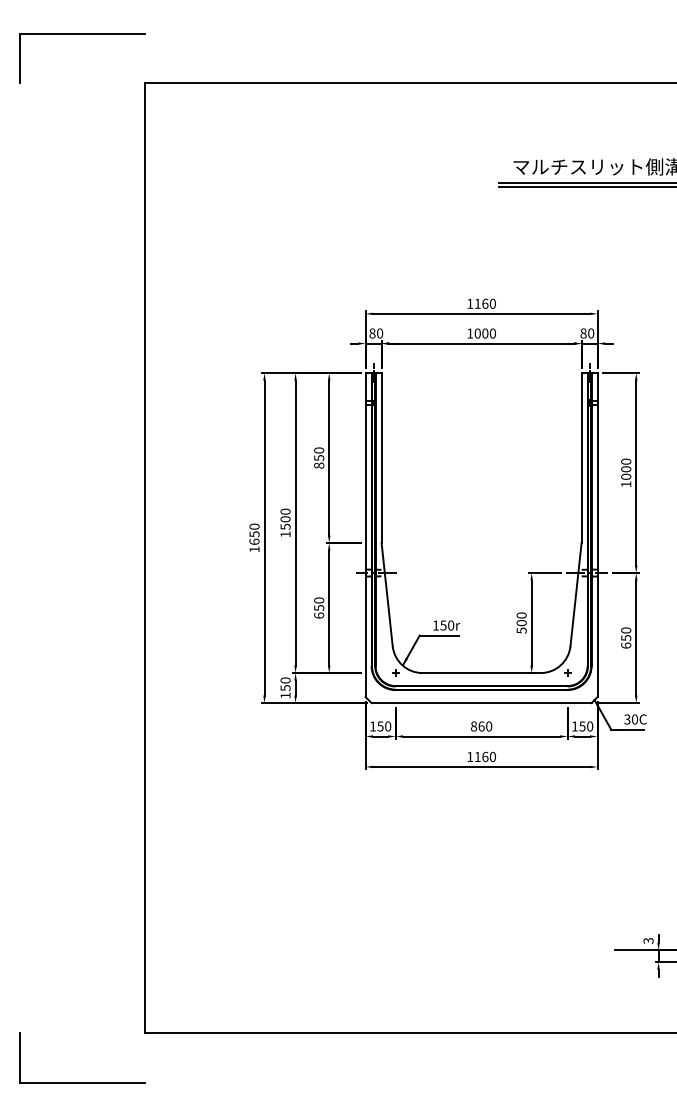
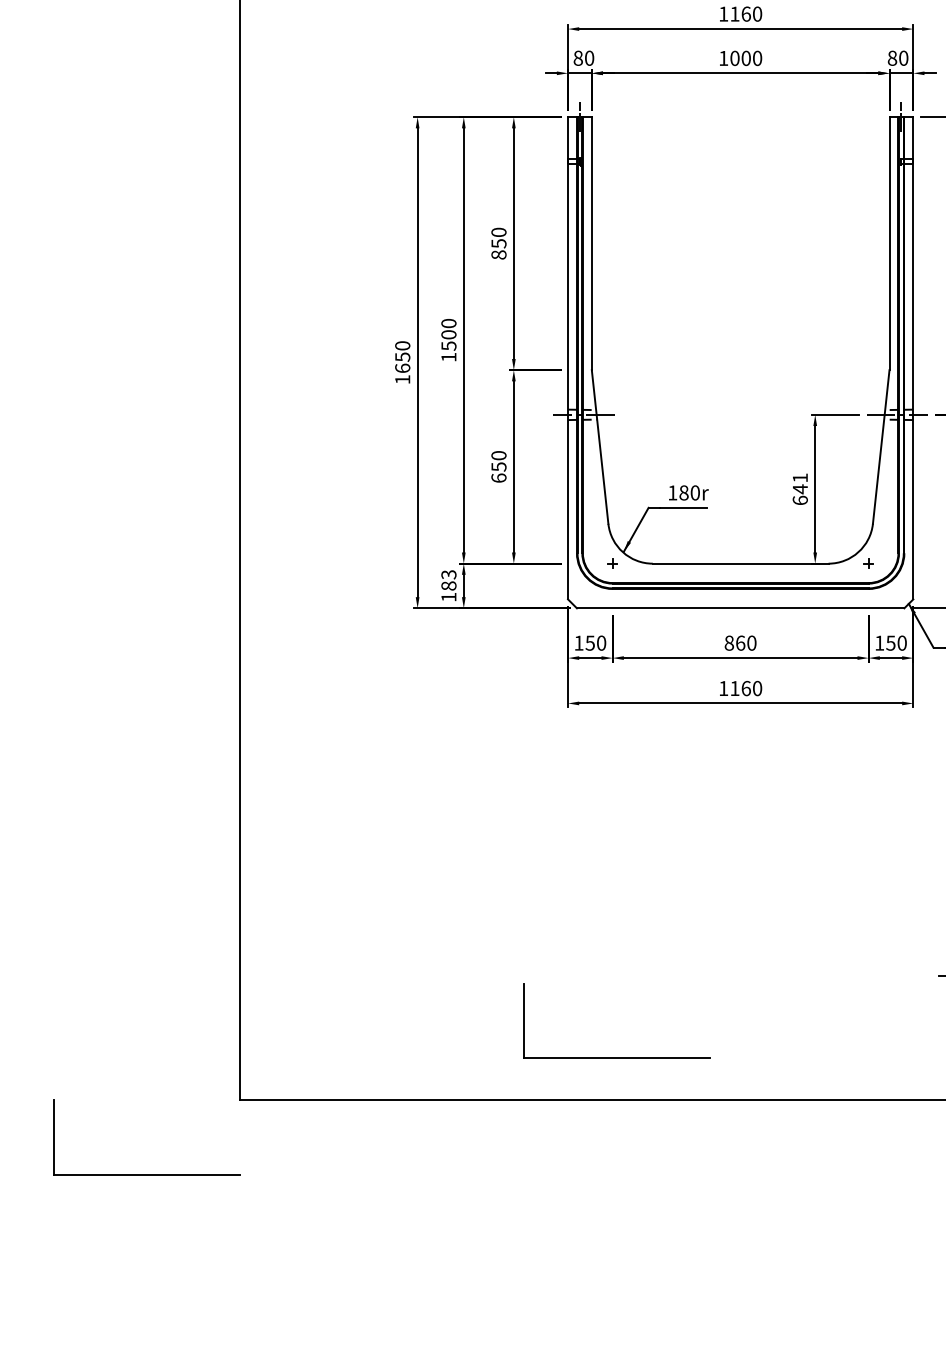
text: (521, 622) -> (800, 488), 500 -> 641
text: (443, 625) -> (683, 492), 150r -> 180r
text: (285, 684) -> (448, 580), 150 -> 183
part: (398, 1004) -> (616, 1056), added

